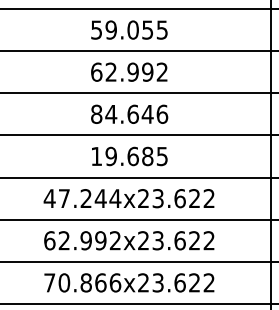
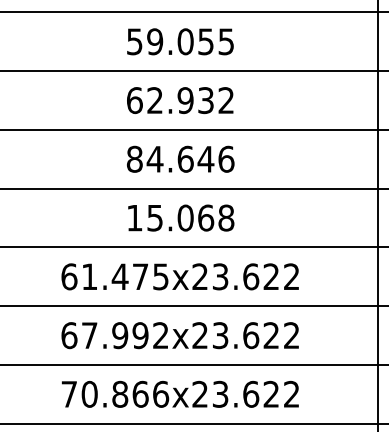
text: (147, 72) -> (205, 100), 62.992 -> 62.932
text: (136, 156) -> (190, 217), 19.685 -> 15.068
text: (82, 198) -> (114, 276), 47.244x23.622 -> 61.475x23.622
text: (64, 240) -> (89, 335), 62.992x23.622 -> 67.992x23.622

